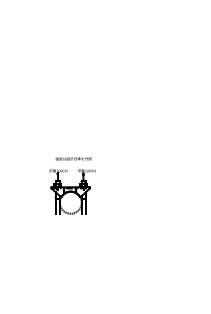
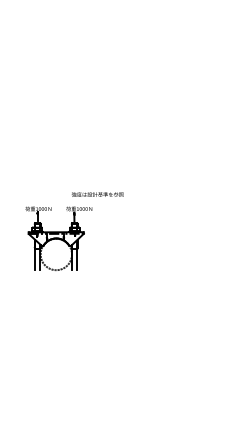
text: (73, 158) -> (97, 193), moved

